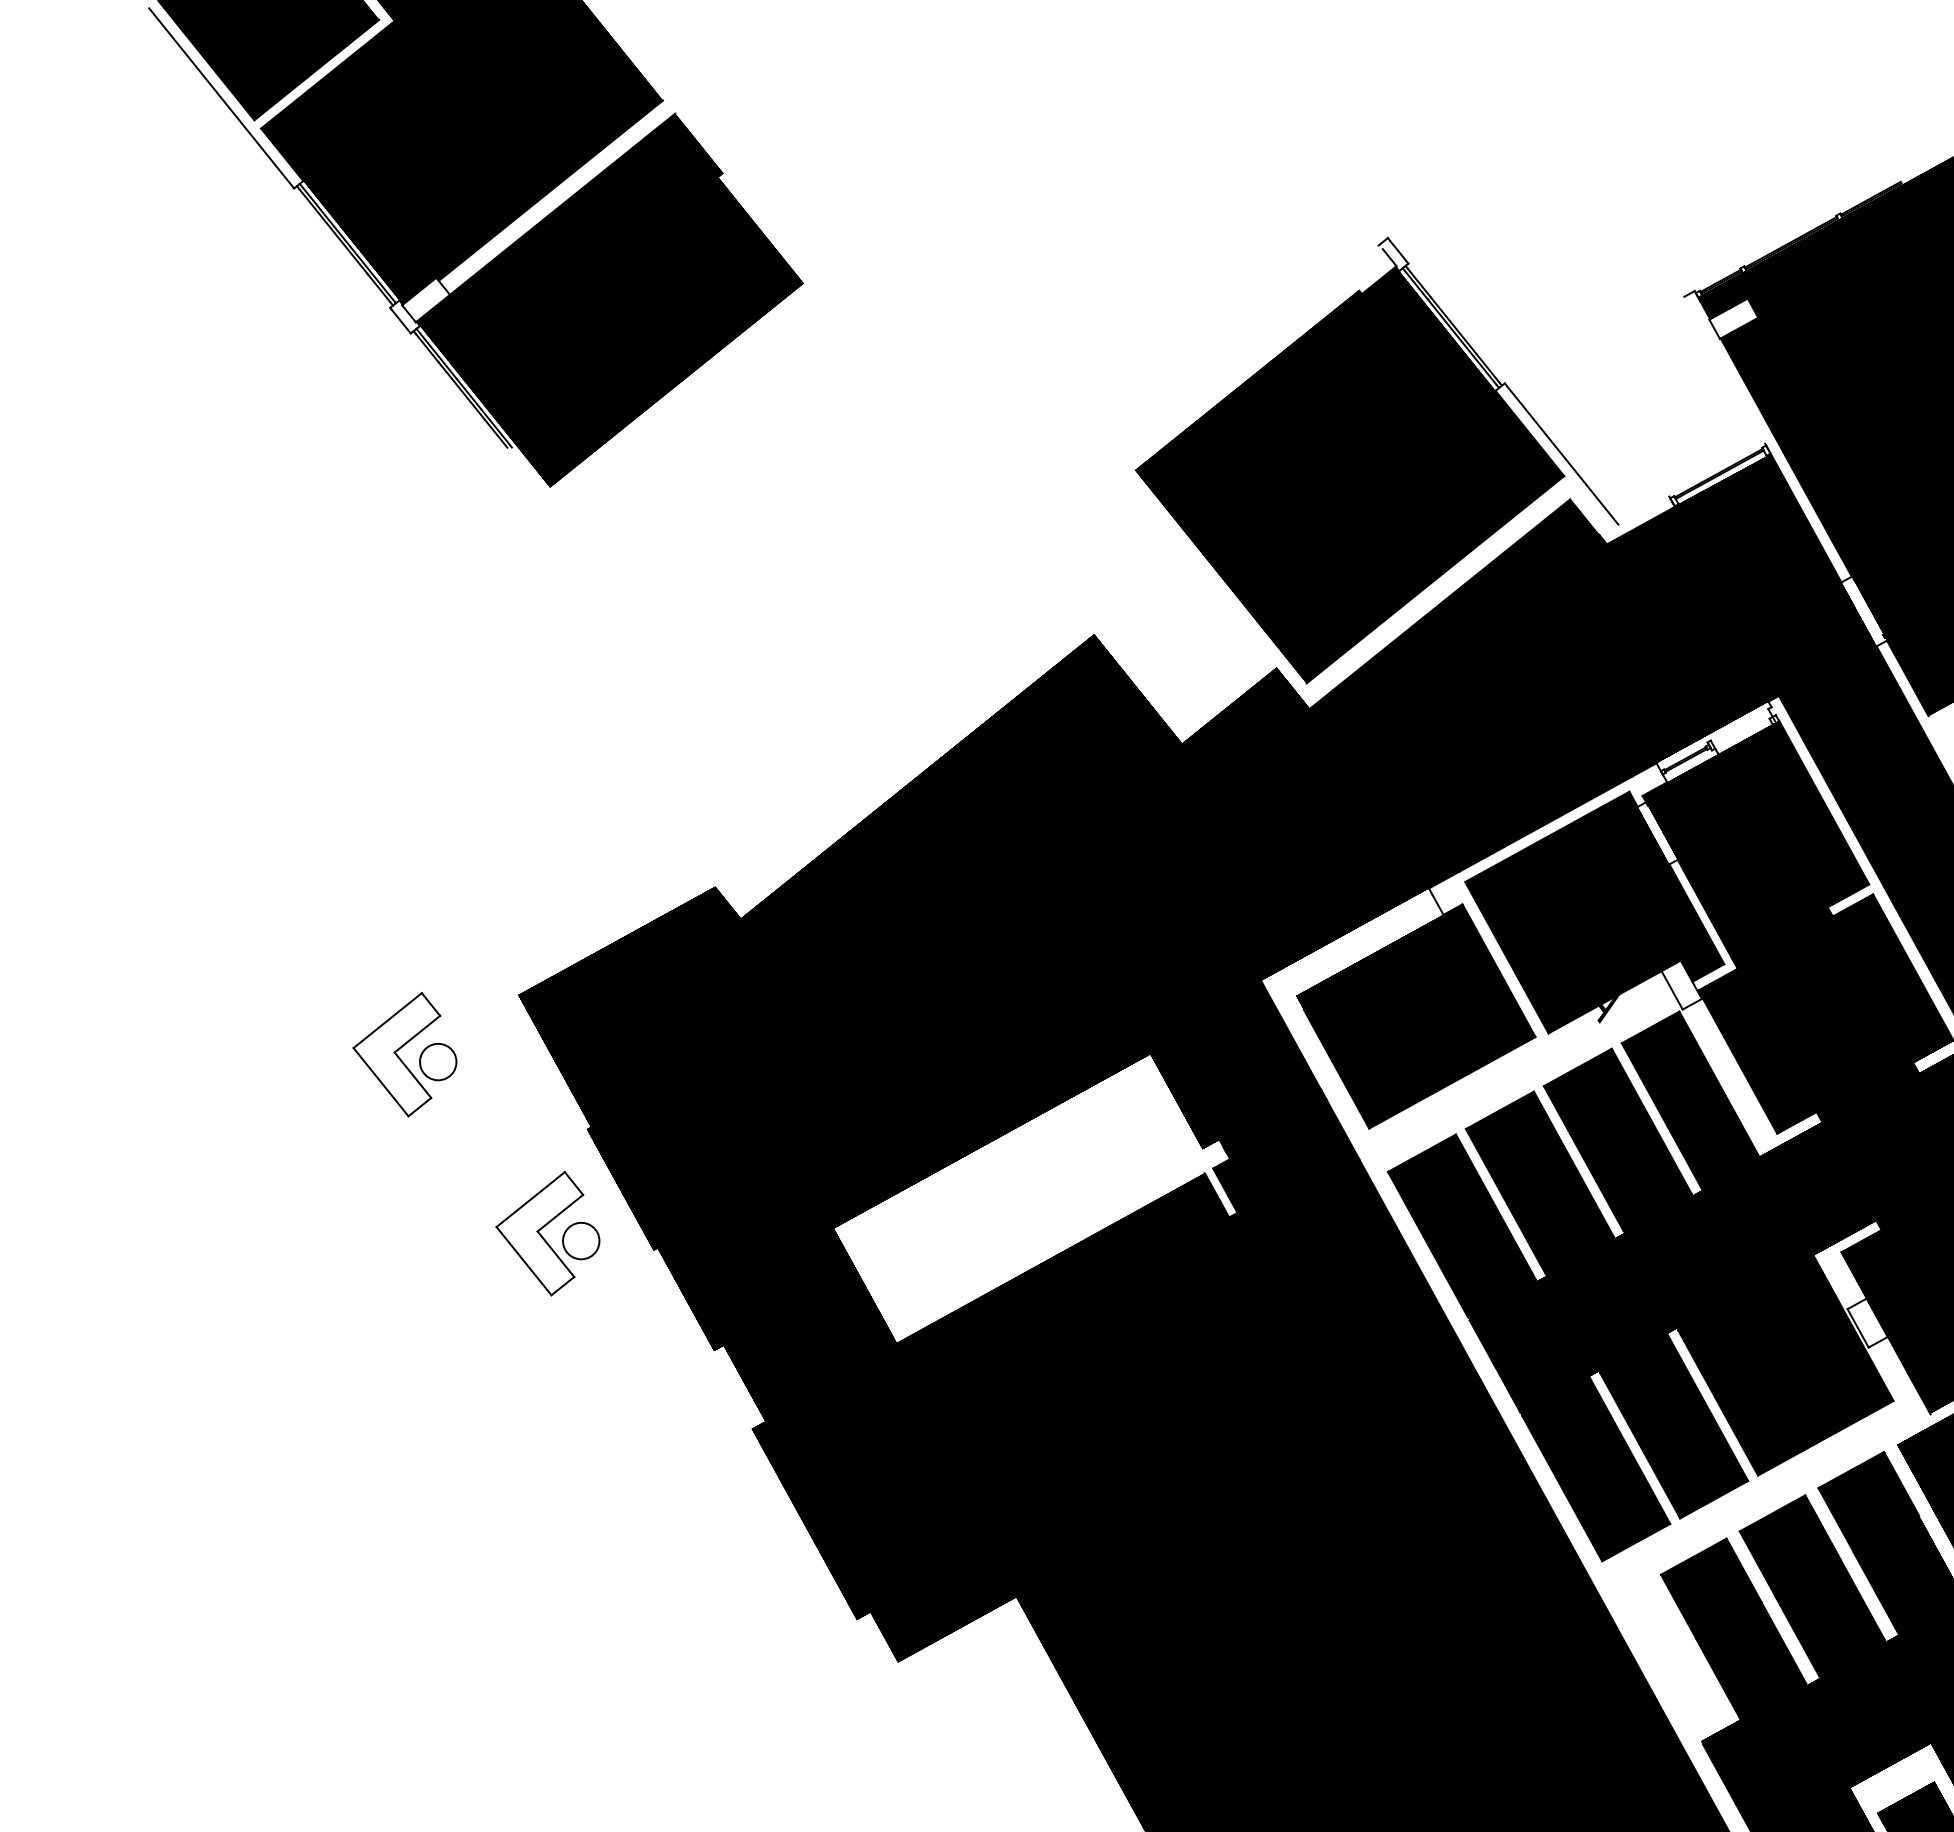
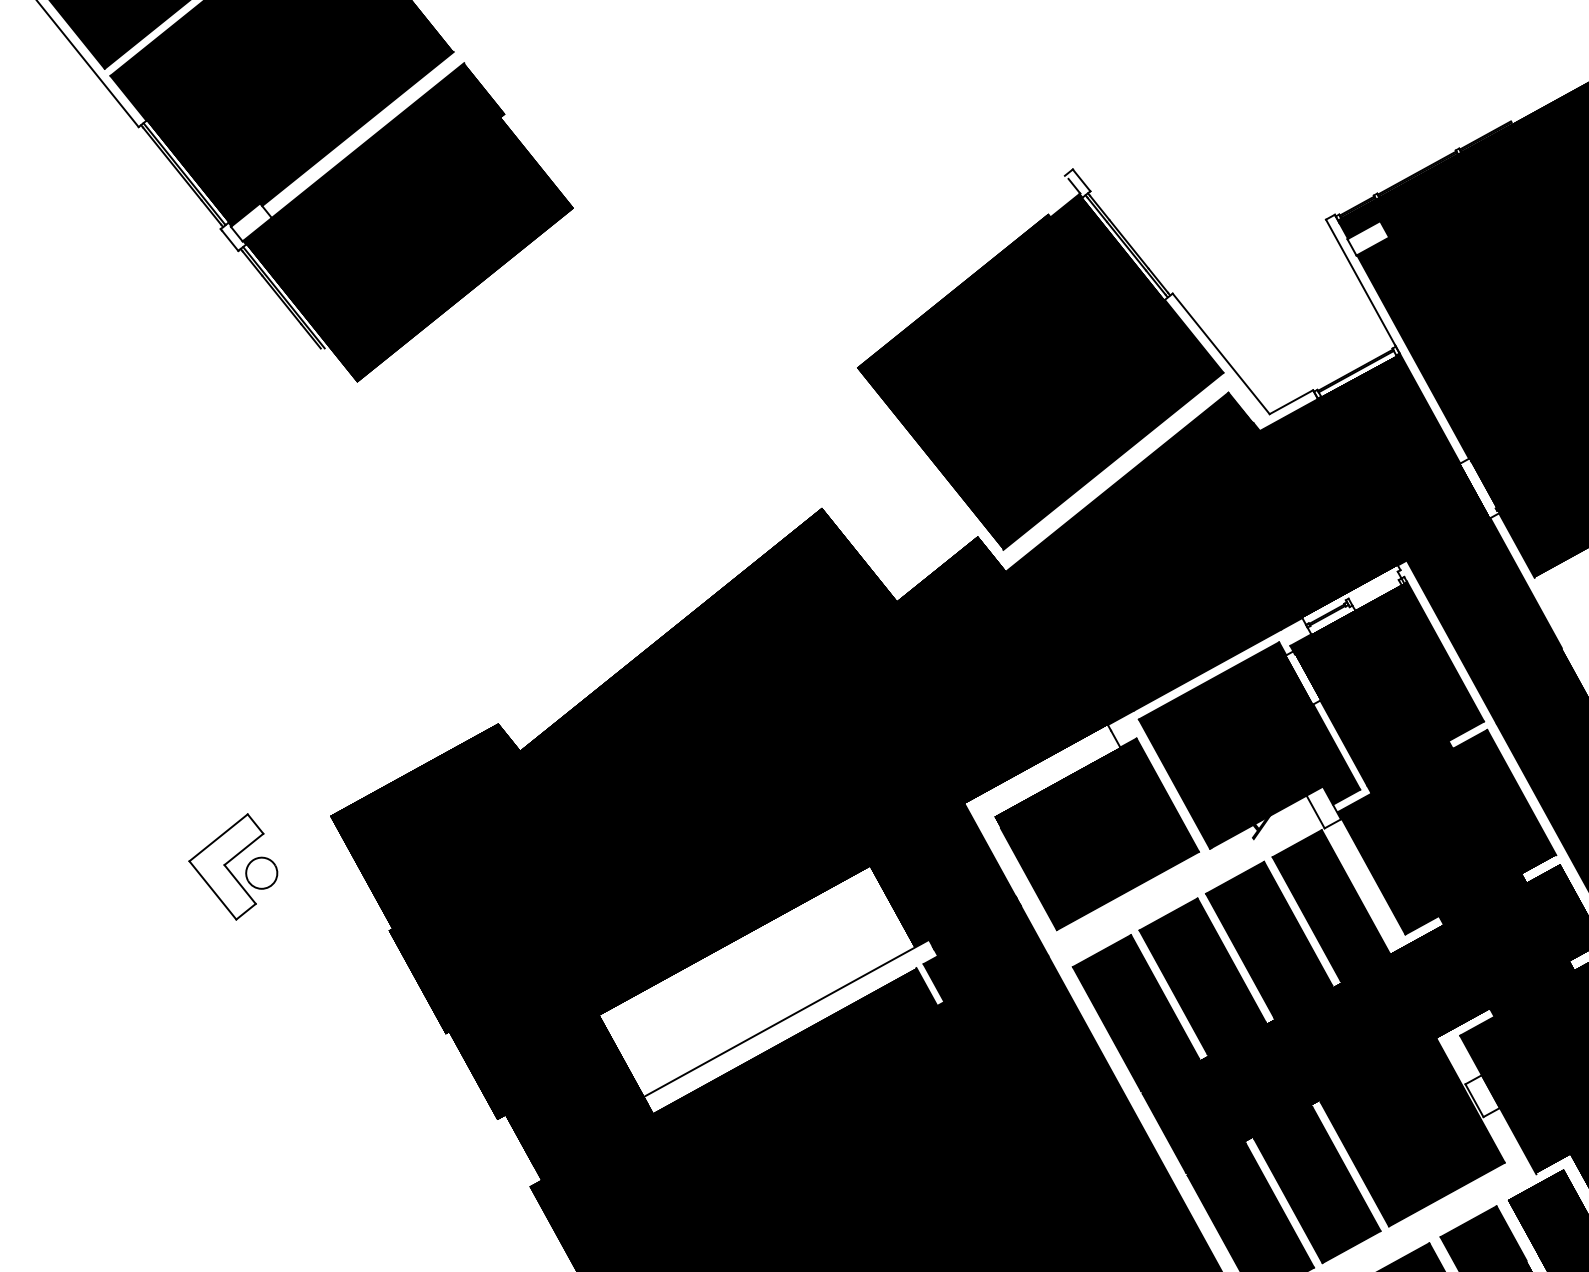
line: (1724, 369) -> (1360, 281), added
line: (1643, 510) -> (1291, 402), added
line: (1052, 1231) -> (786, 1017), added
part: (547, 1233) -> (355, 1019), removed

